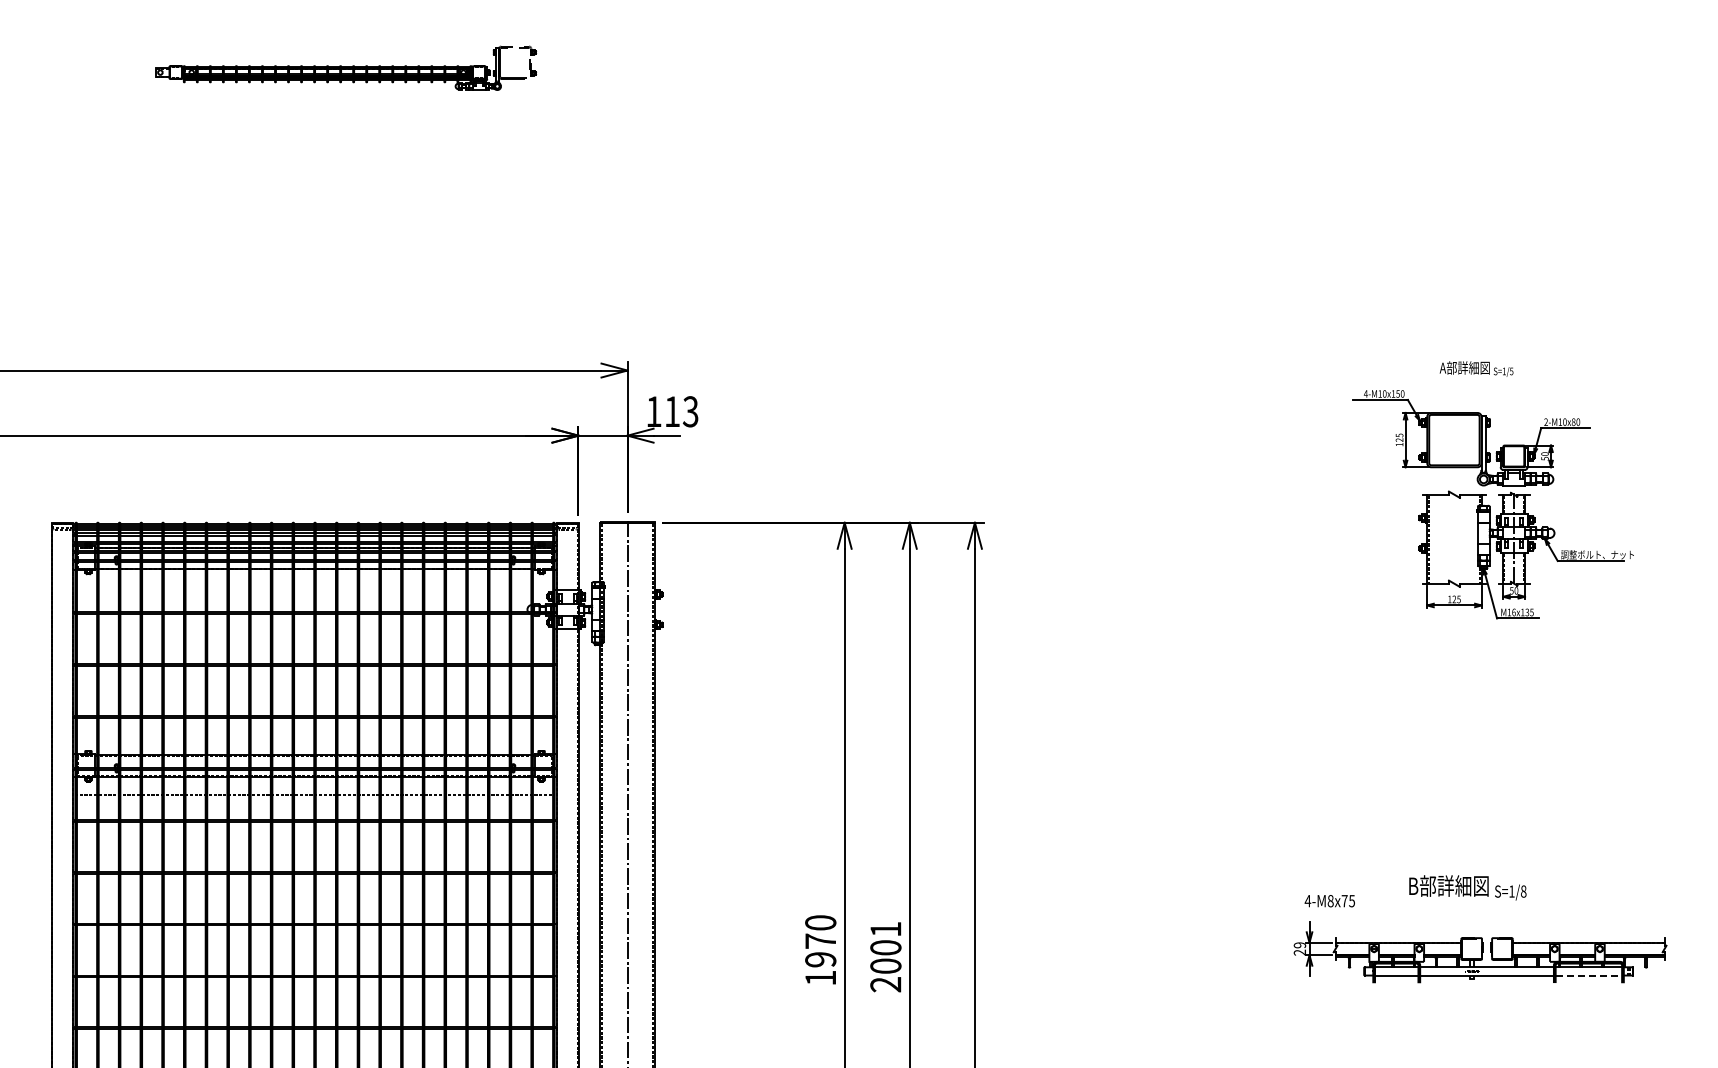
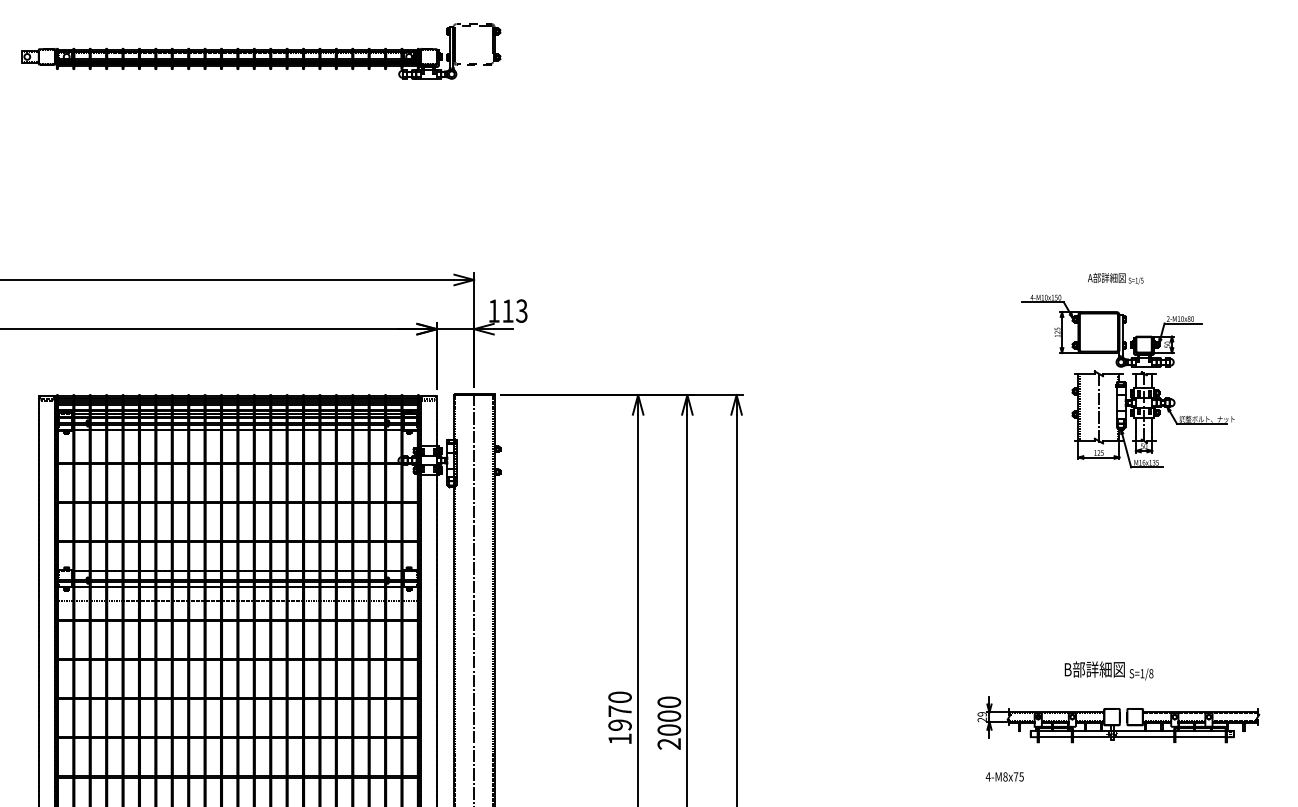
part: (346, 68) -> (261, 51), size x1.67
line: (1454, 538) -> (1099, 406), added
text: (1329, 901) -> (1004, 777), moved
text: (885, 928) -> (669, 701), 2001 -> 2000
line: (1589, 975) -> (1201, 737), dashed -> solid

